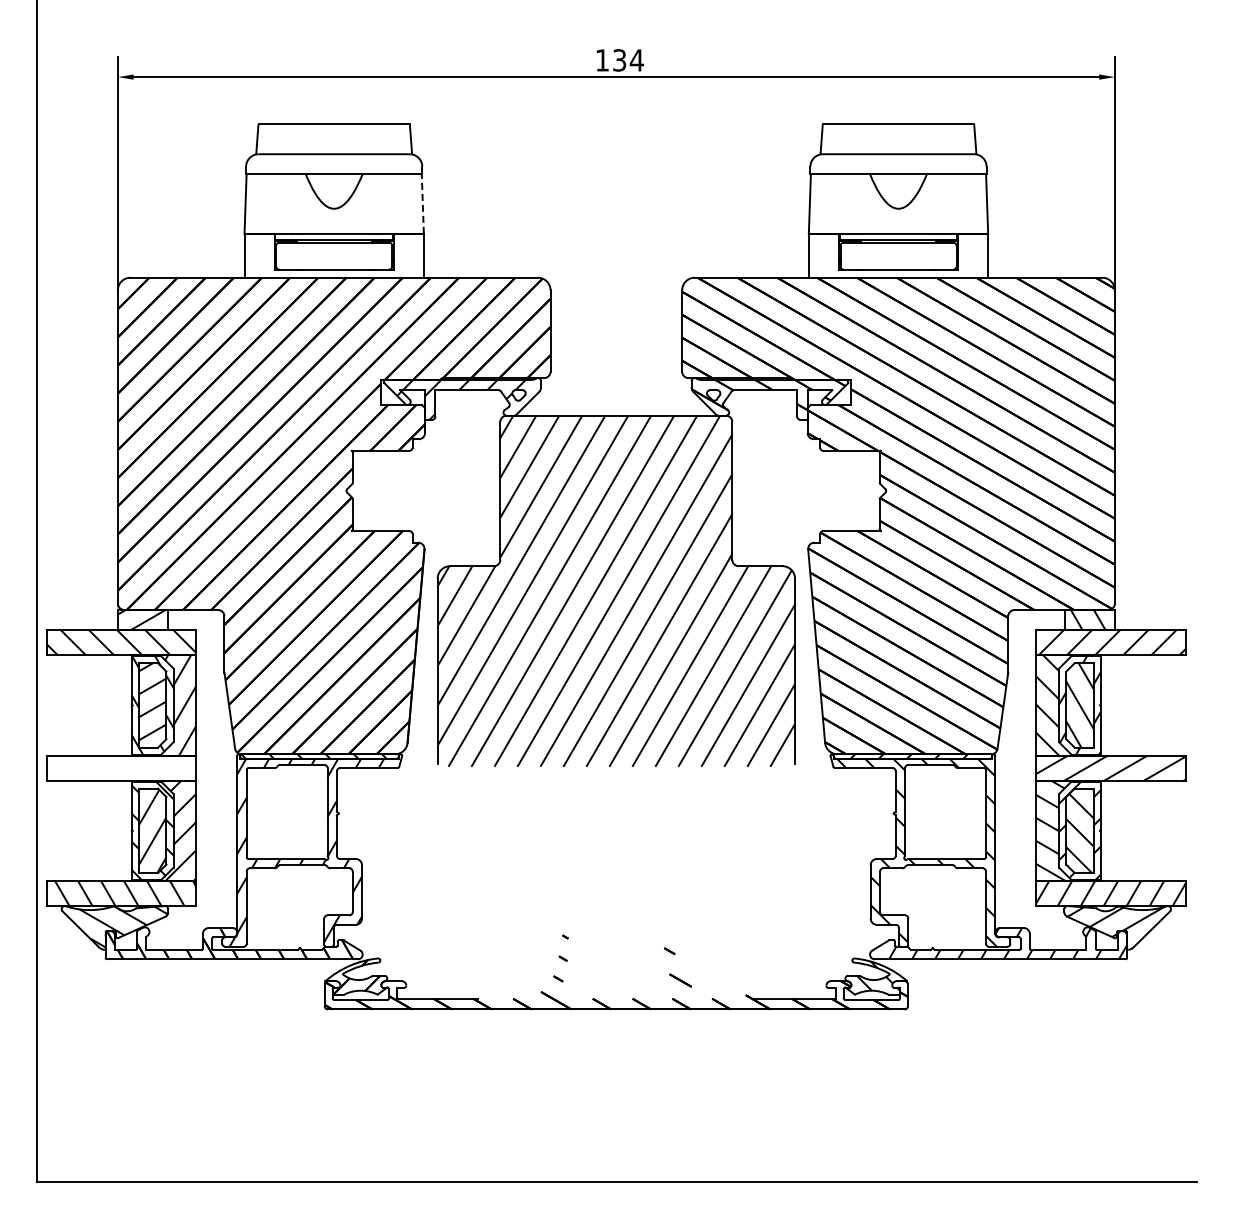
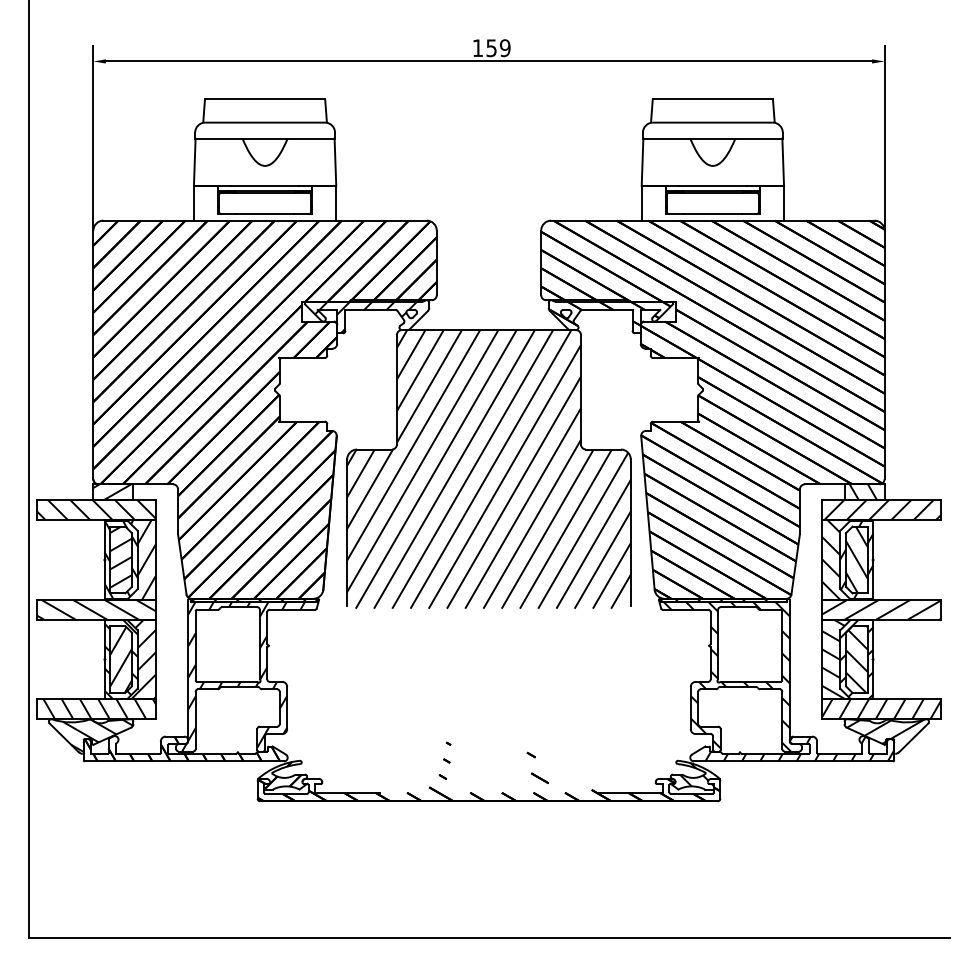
text: (628, 60) -> (498, 48), 134 -> 159
line: (422, 204) -> (335, 162), dashed -> solid
hatch: (121, 767) -> (96, 609), added

